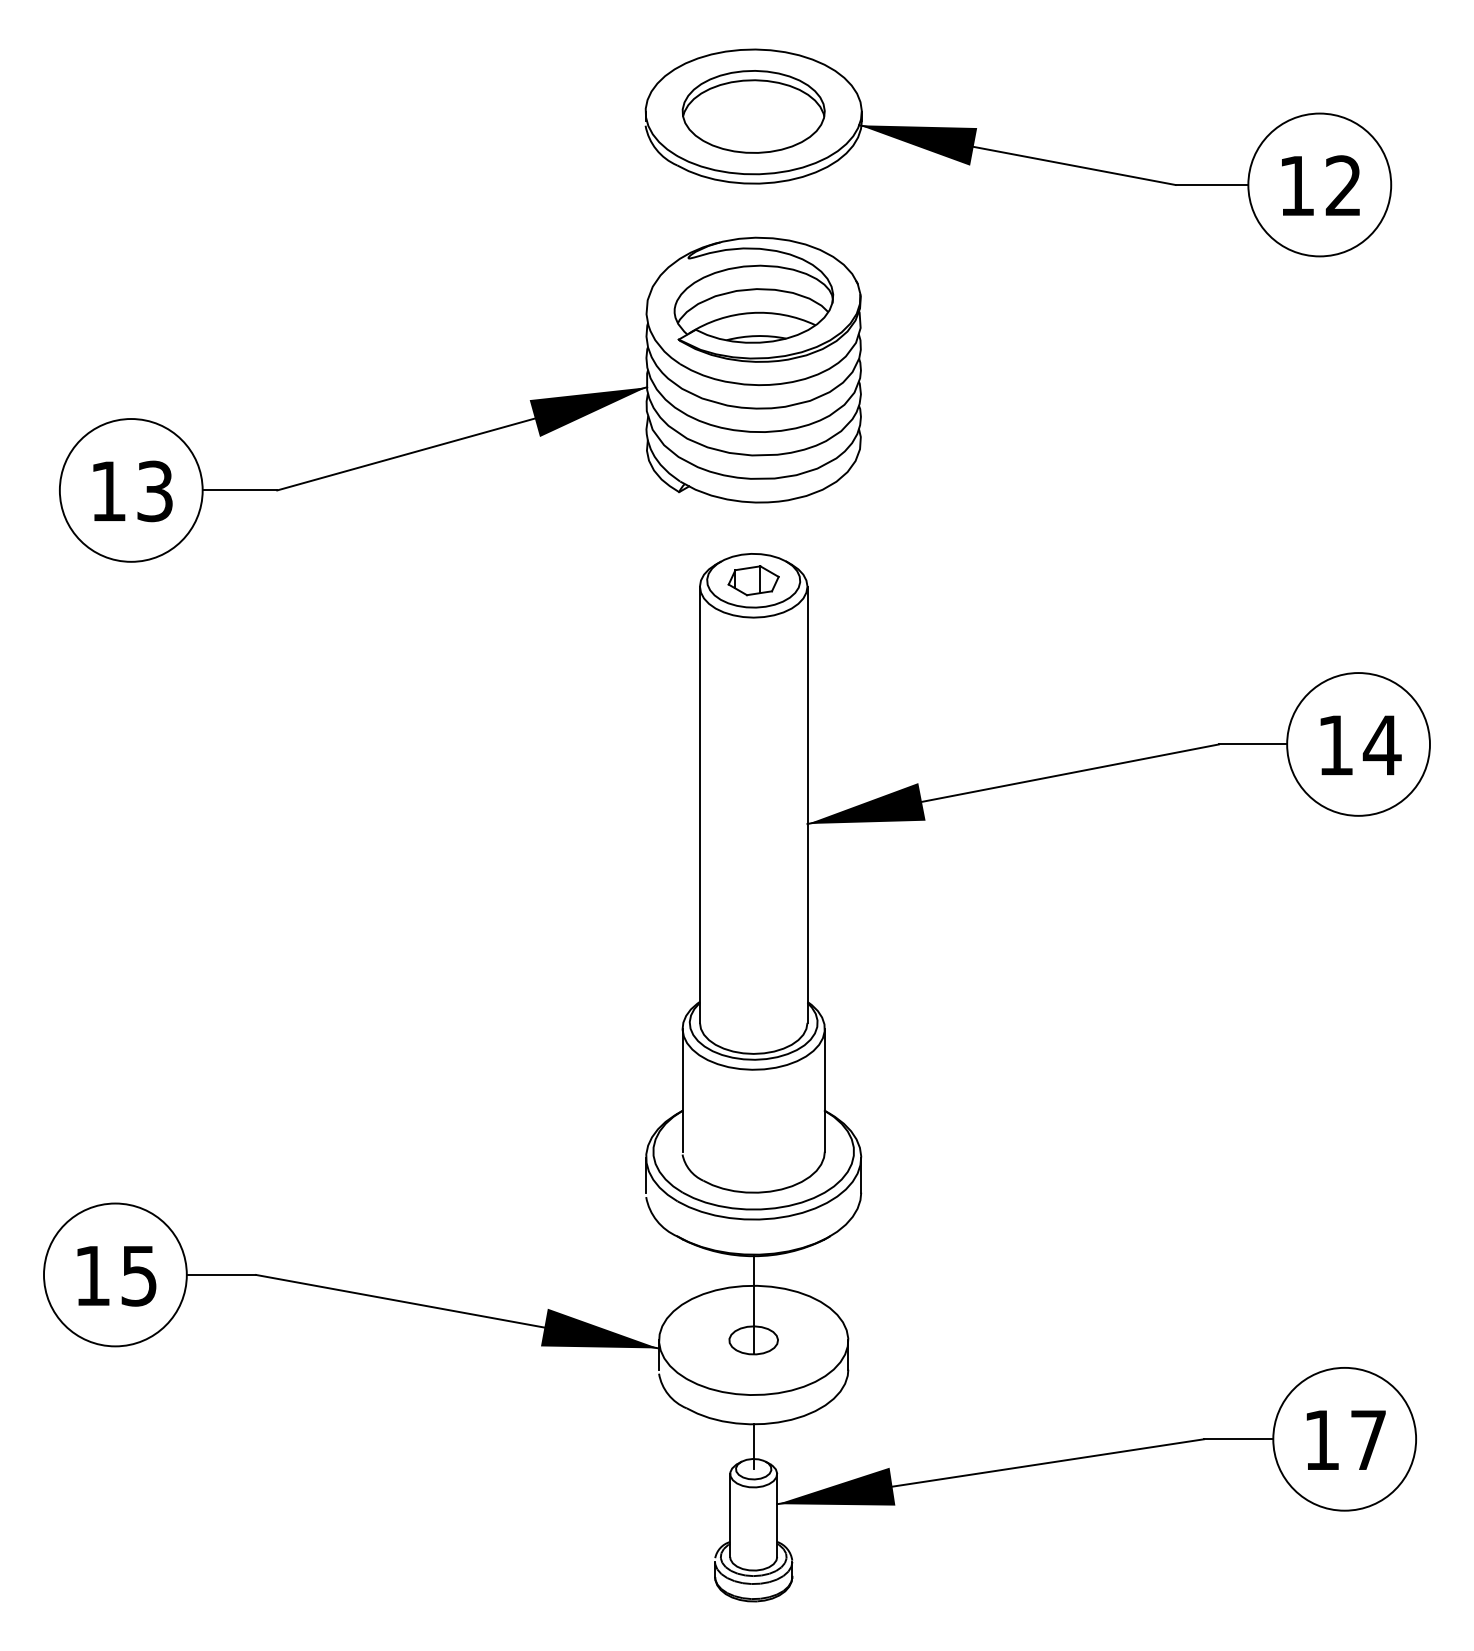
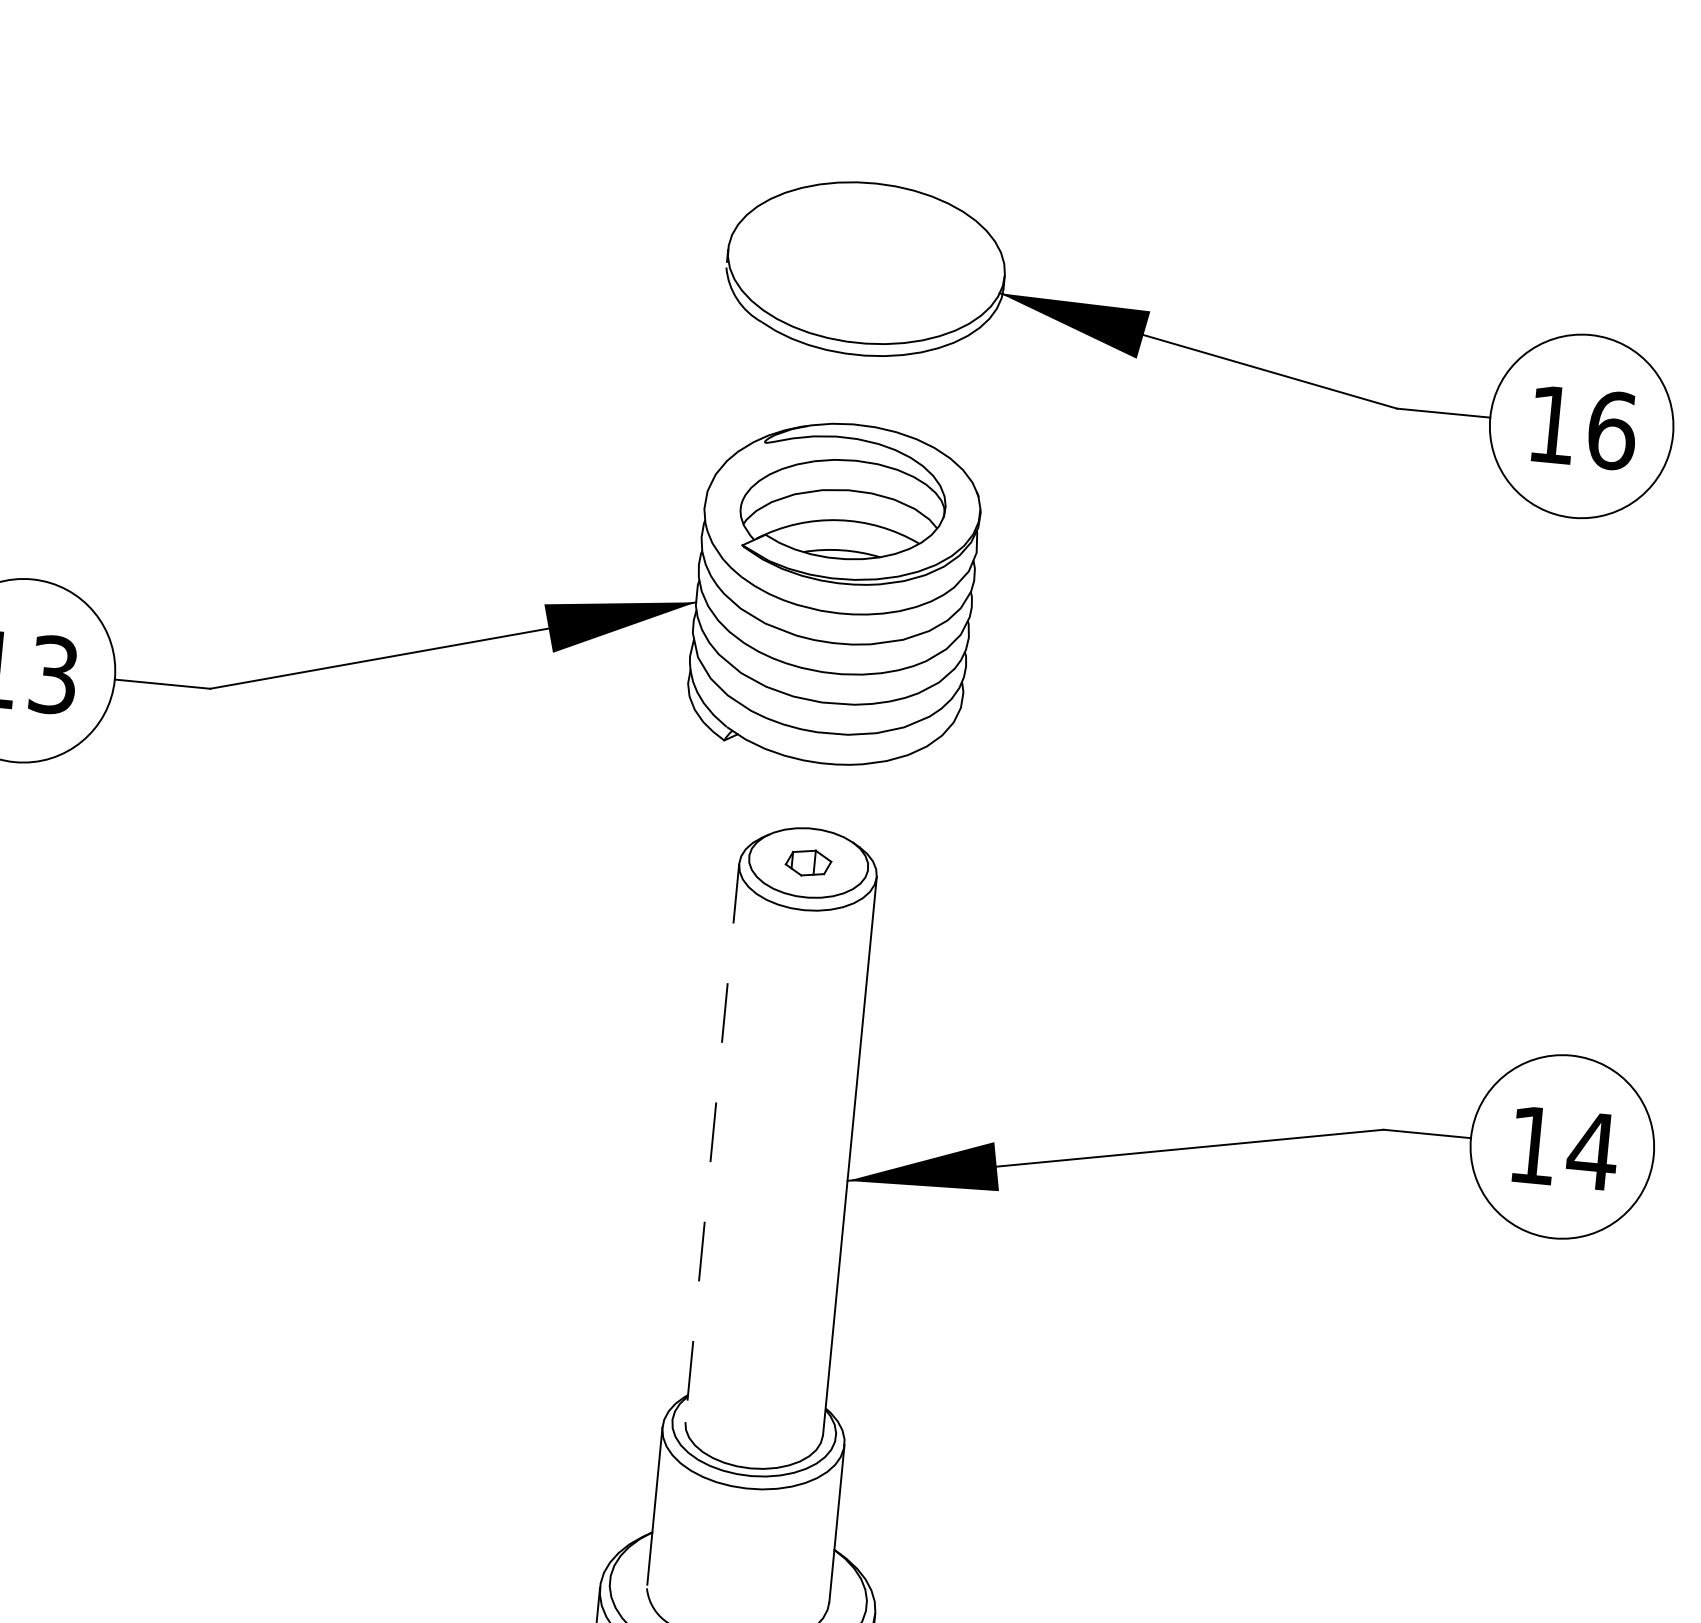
part: (753, 111) -> (866, 262), removed
text: (1343, 185) -> (1611, 429), 12 -> 16
part: (753, 580) -> (808, 862), size x0.7
line: (699, 805) -> (711, 1143), solid -> dashed

